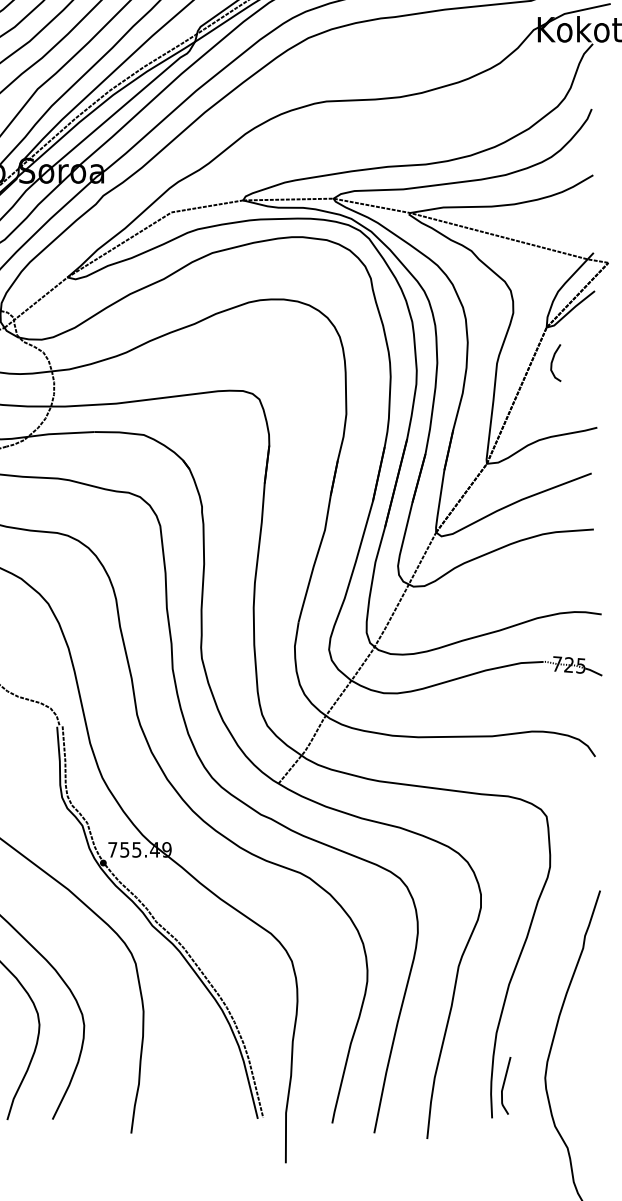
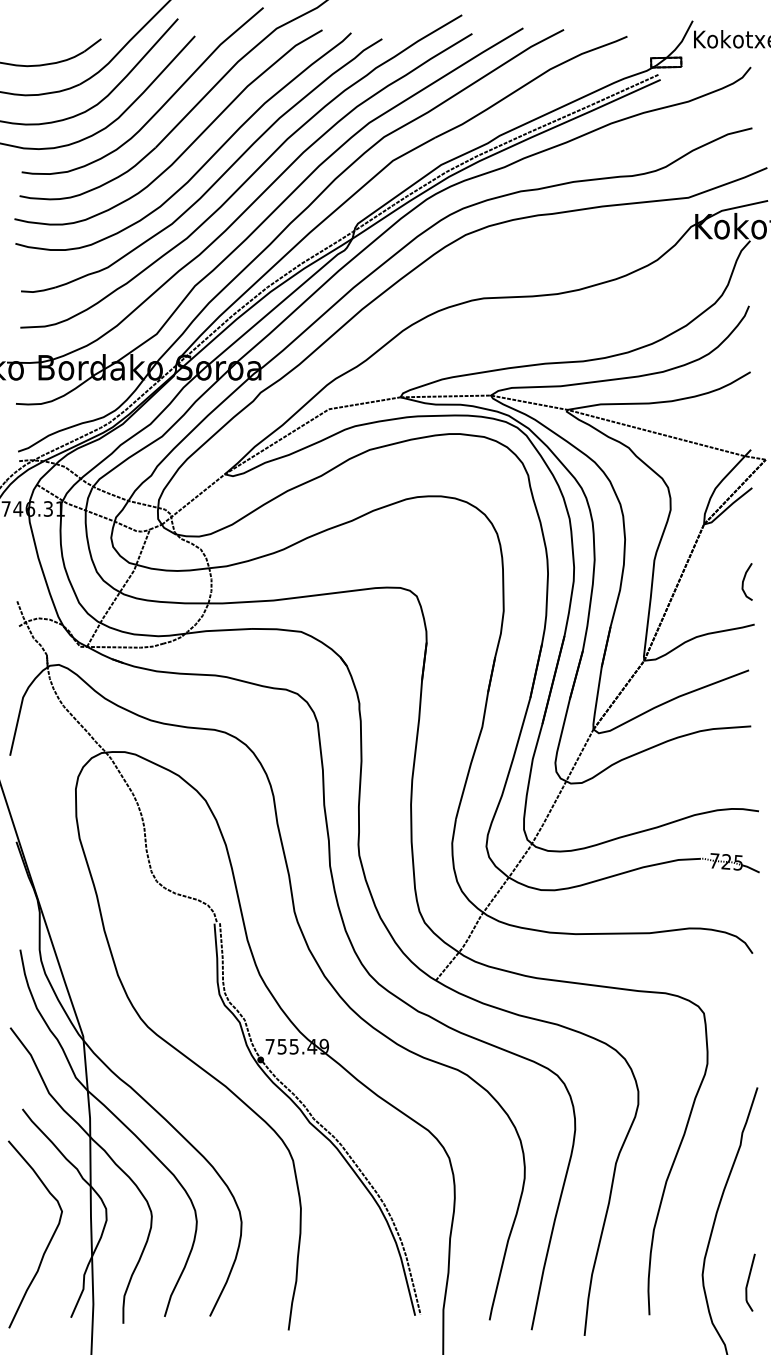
curve: (553, 361) -> (744, 580), moved
line: (504, 1085) -> (748, 1282), moved

